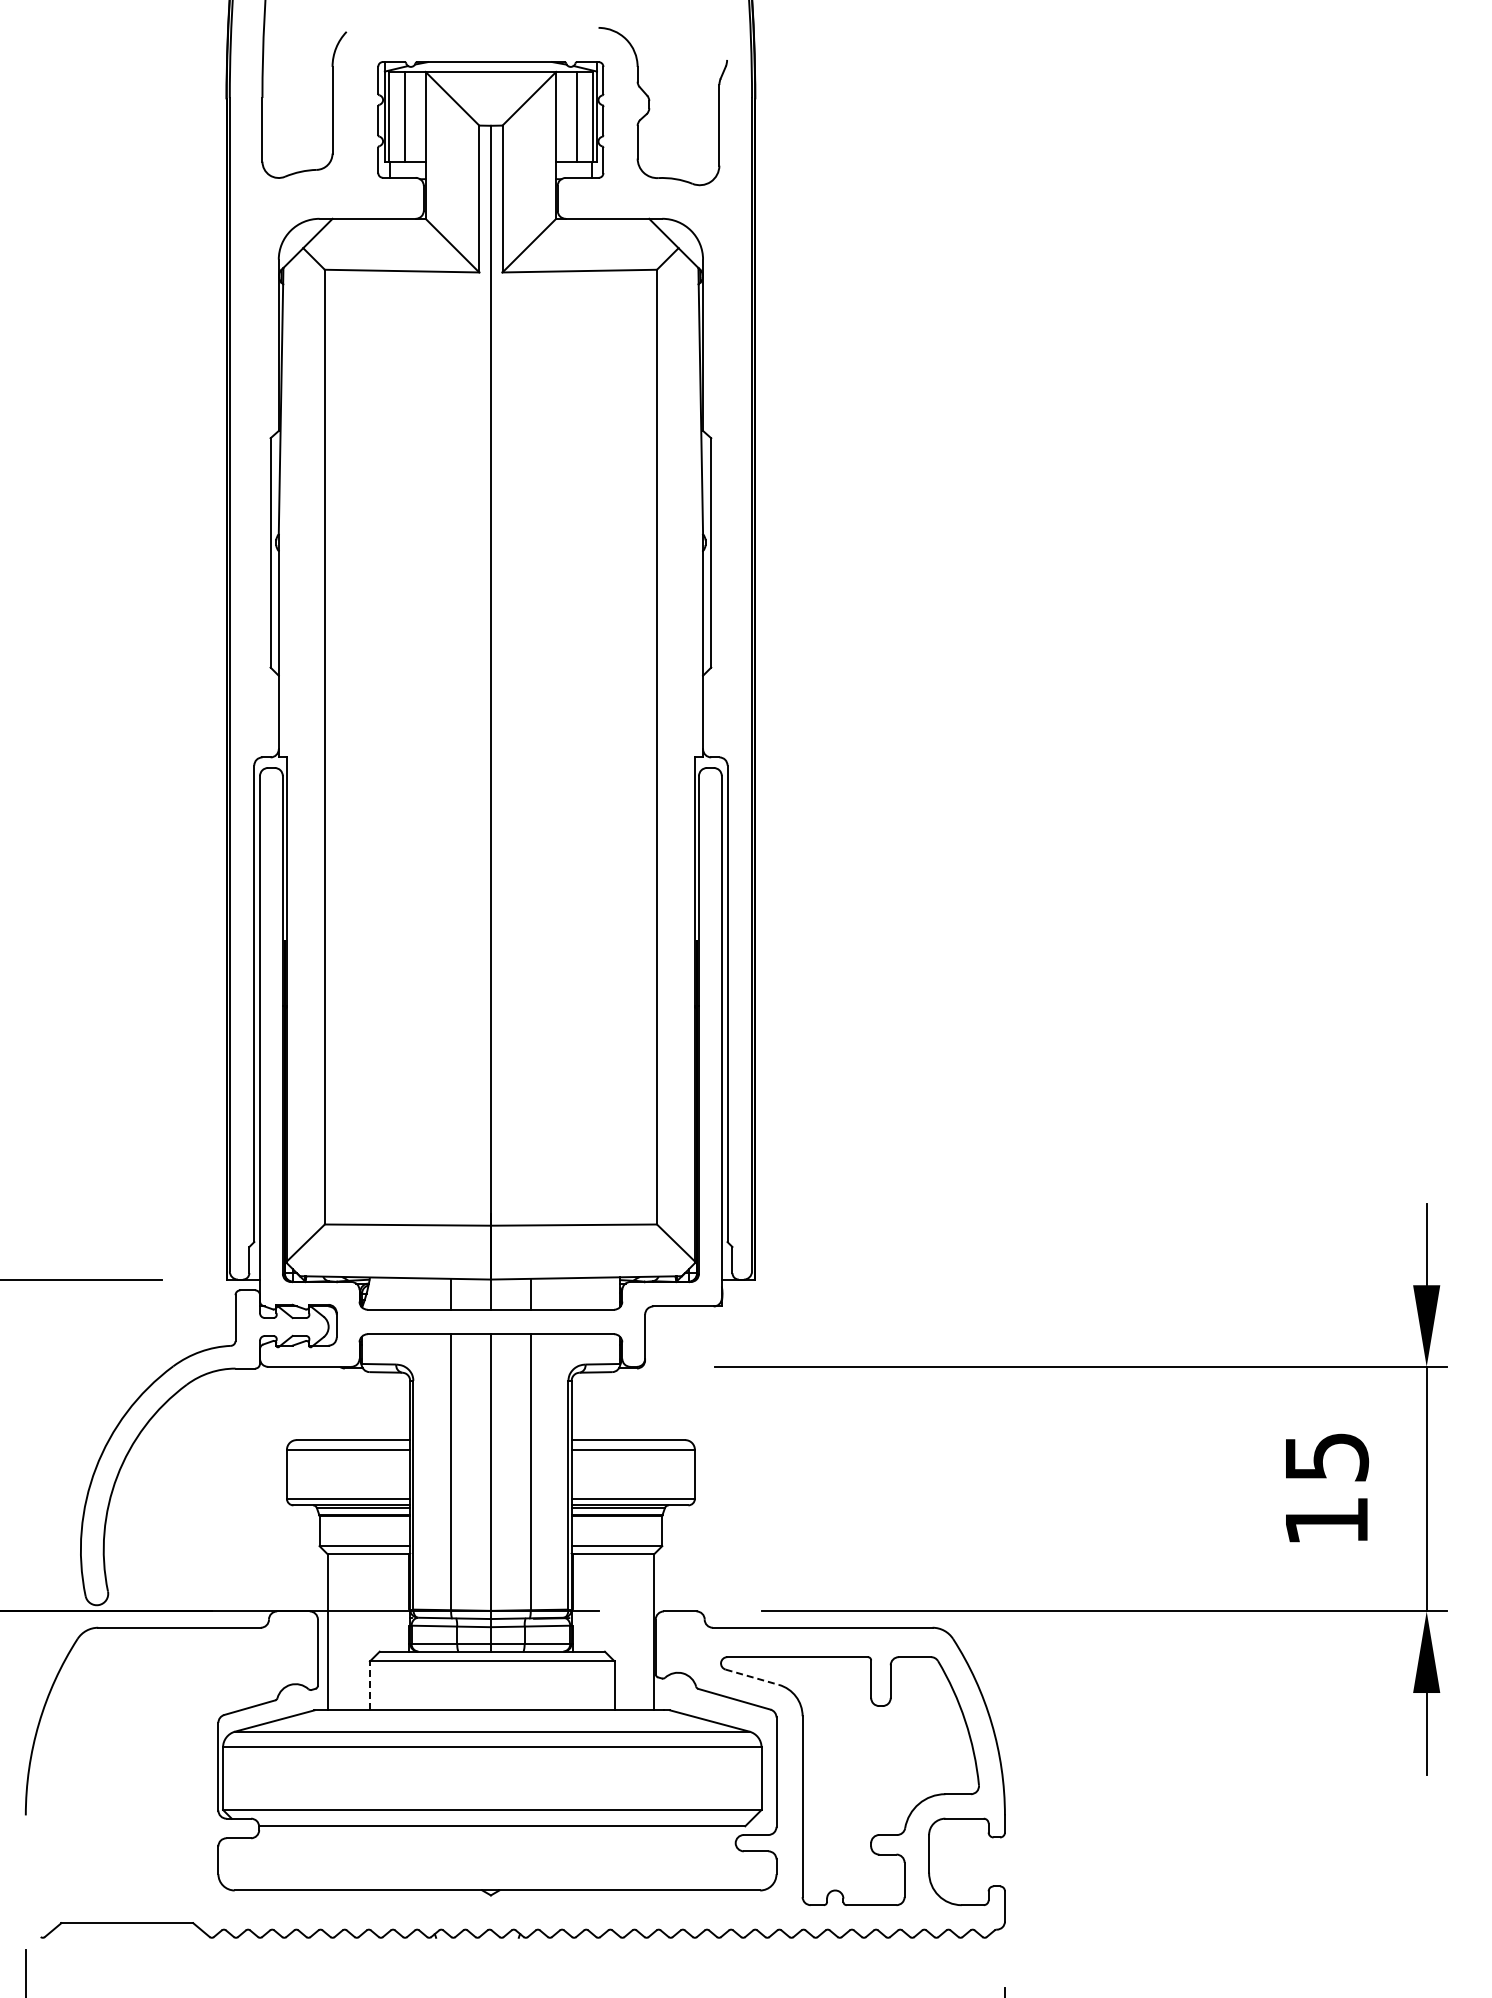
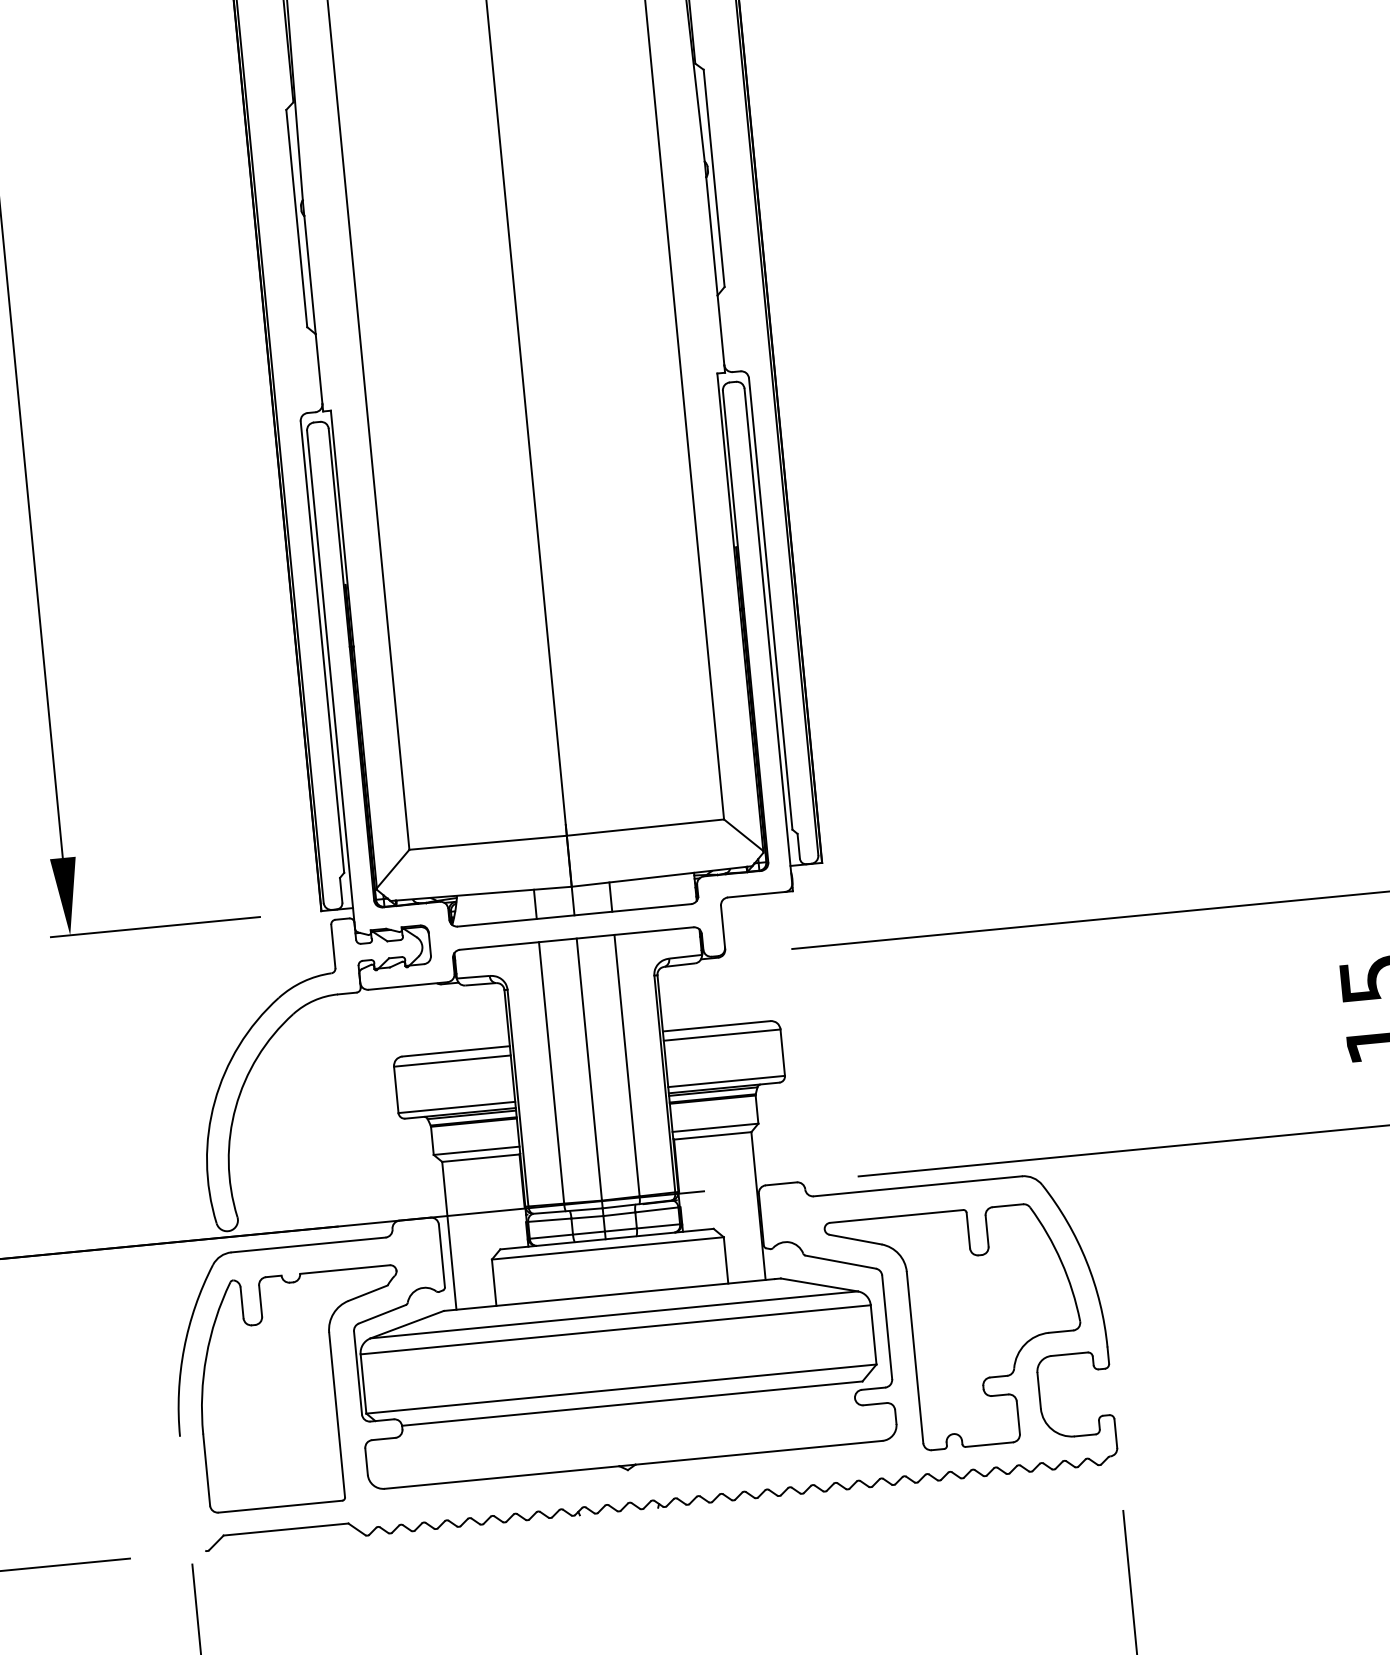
line: (752, 1677) -> (855, 1239), dashed -> solid
line: (369, 1685) -> (493, 1282), dashed -> solid
part: (159, 1777) -> (303, 1388), added

